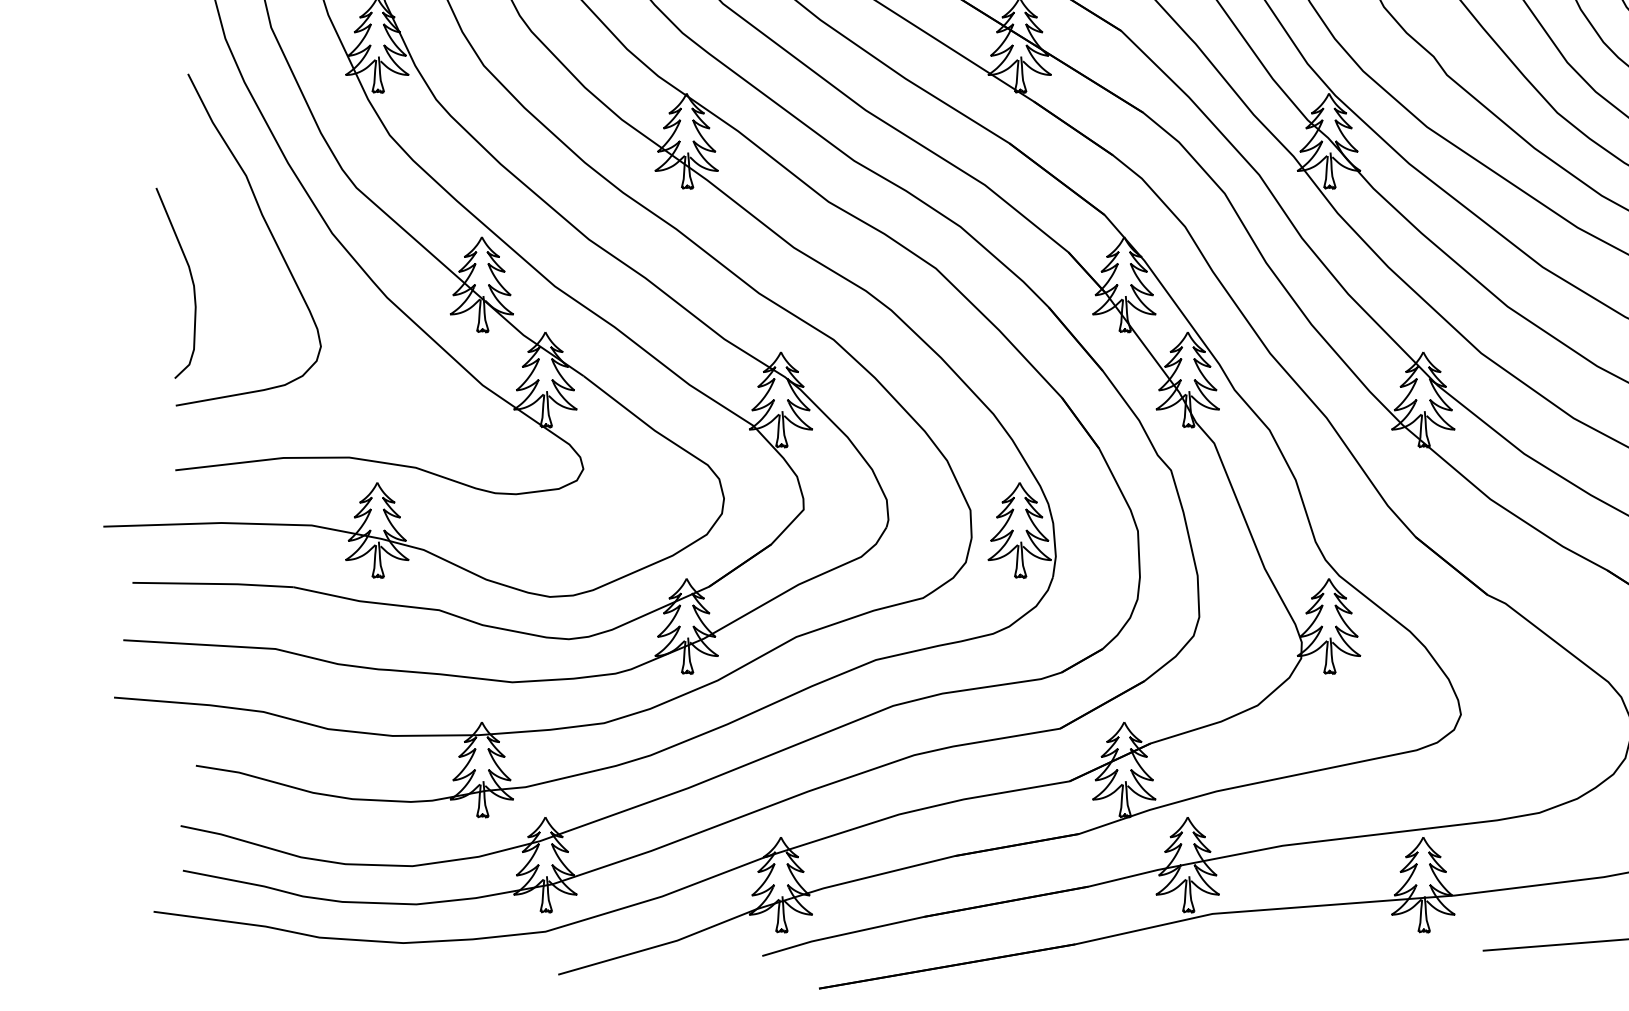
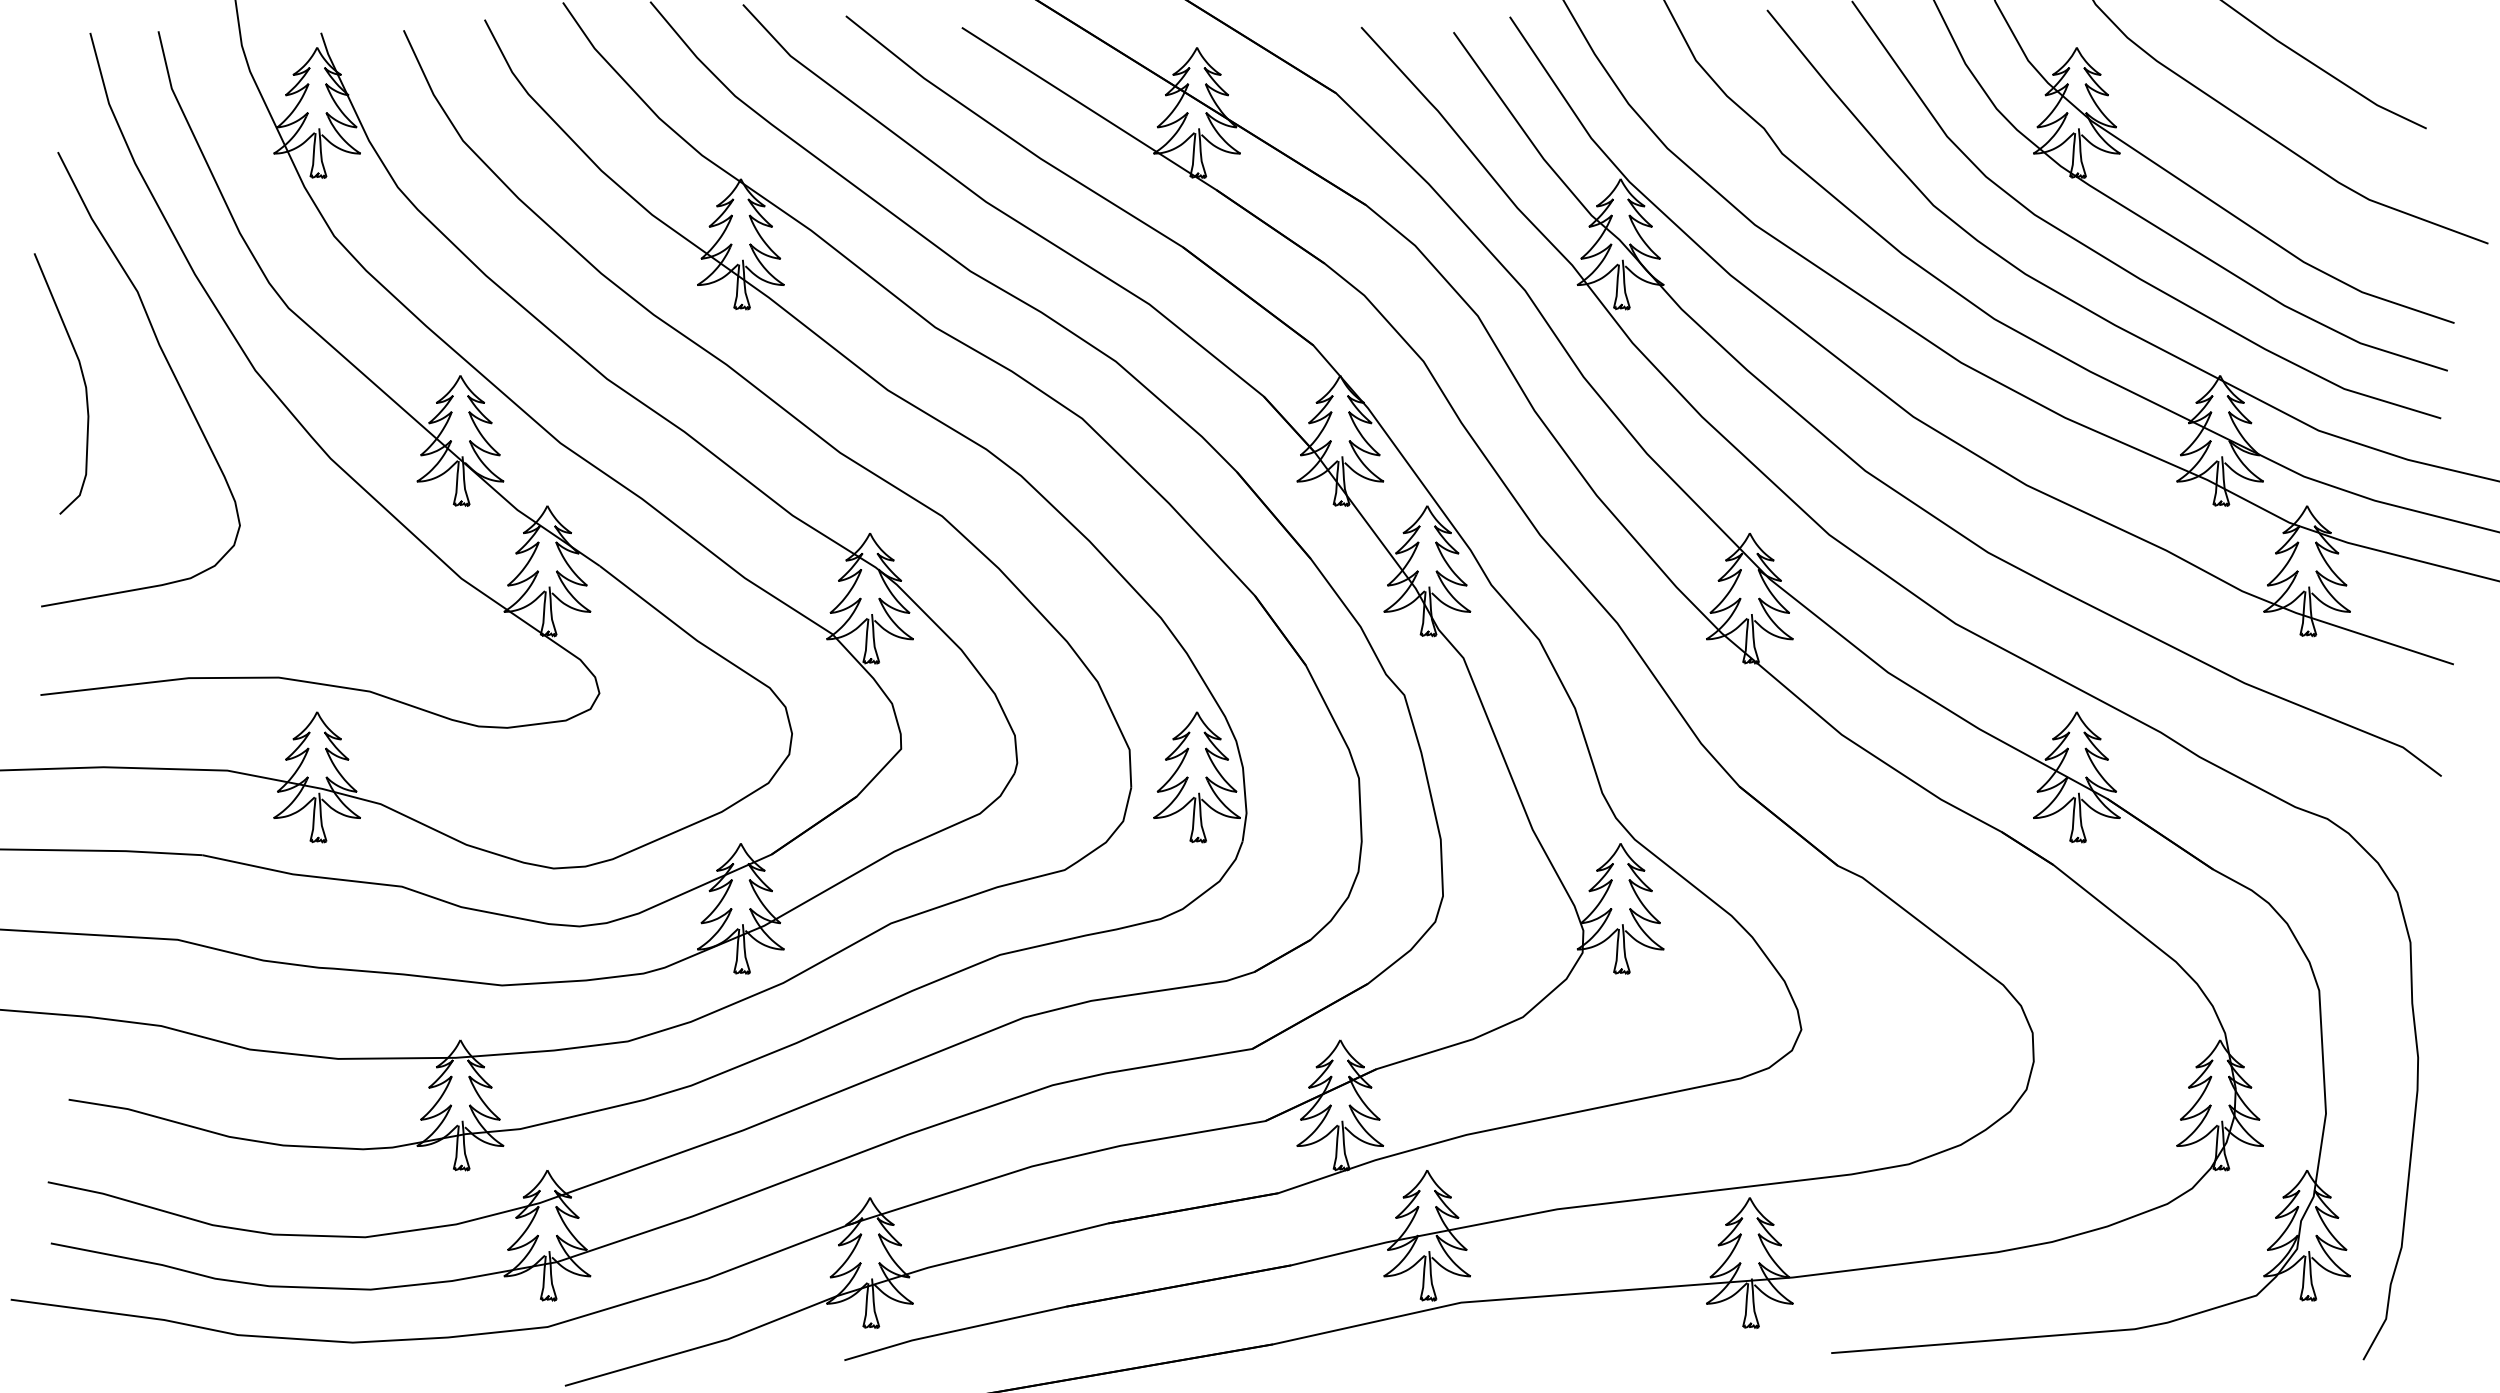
curve: (191, 279) -> (82, 378), moved

